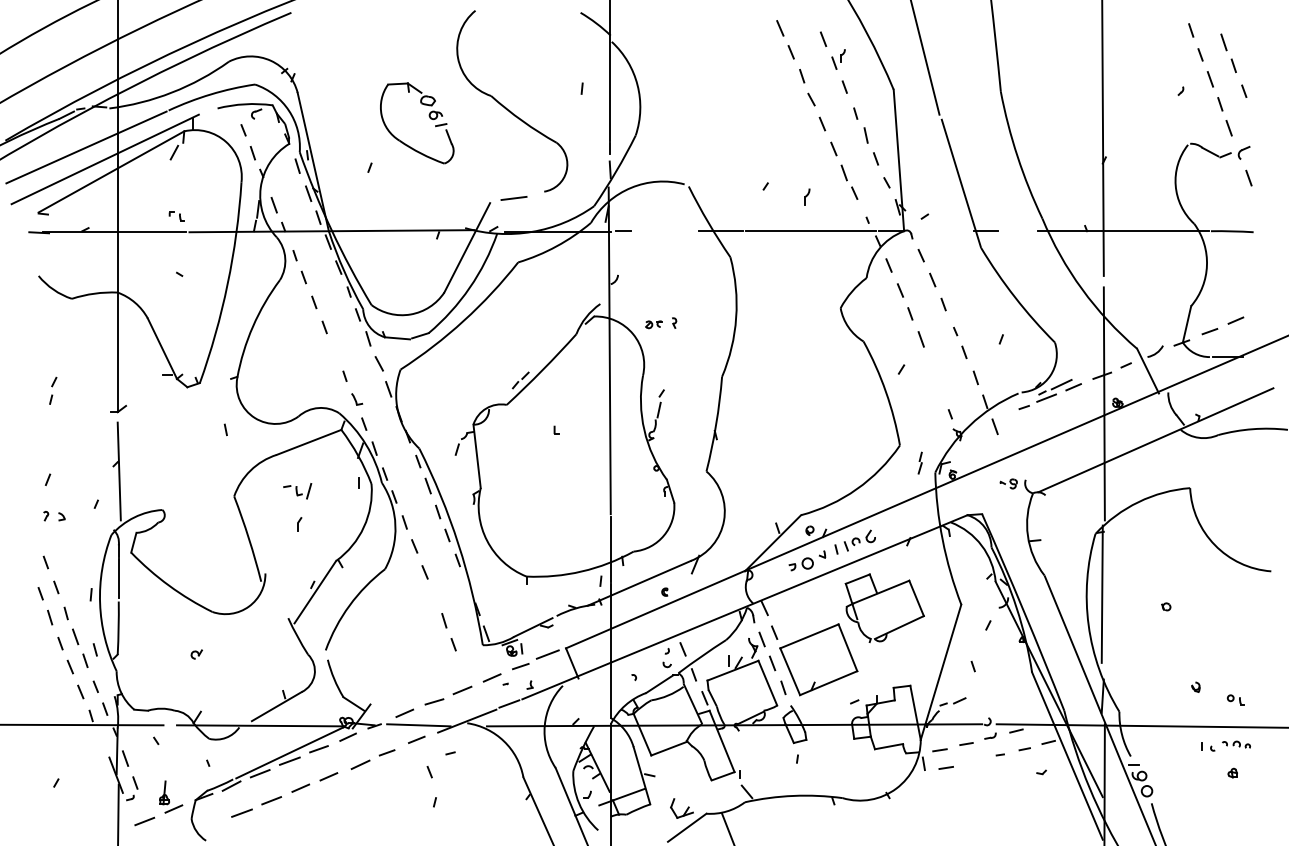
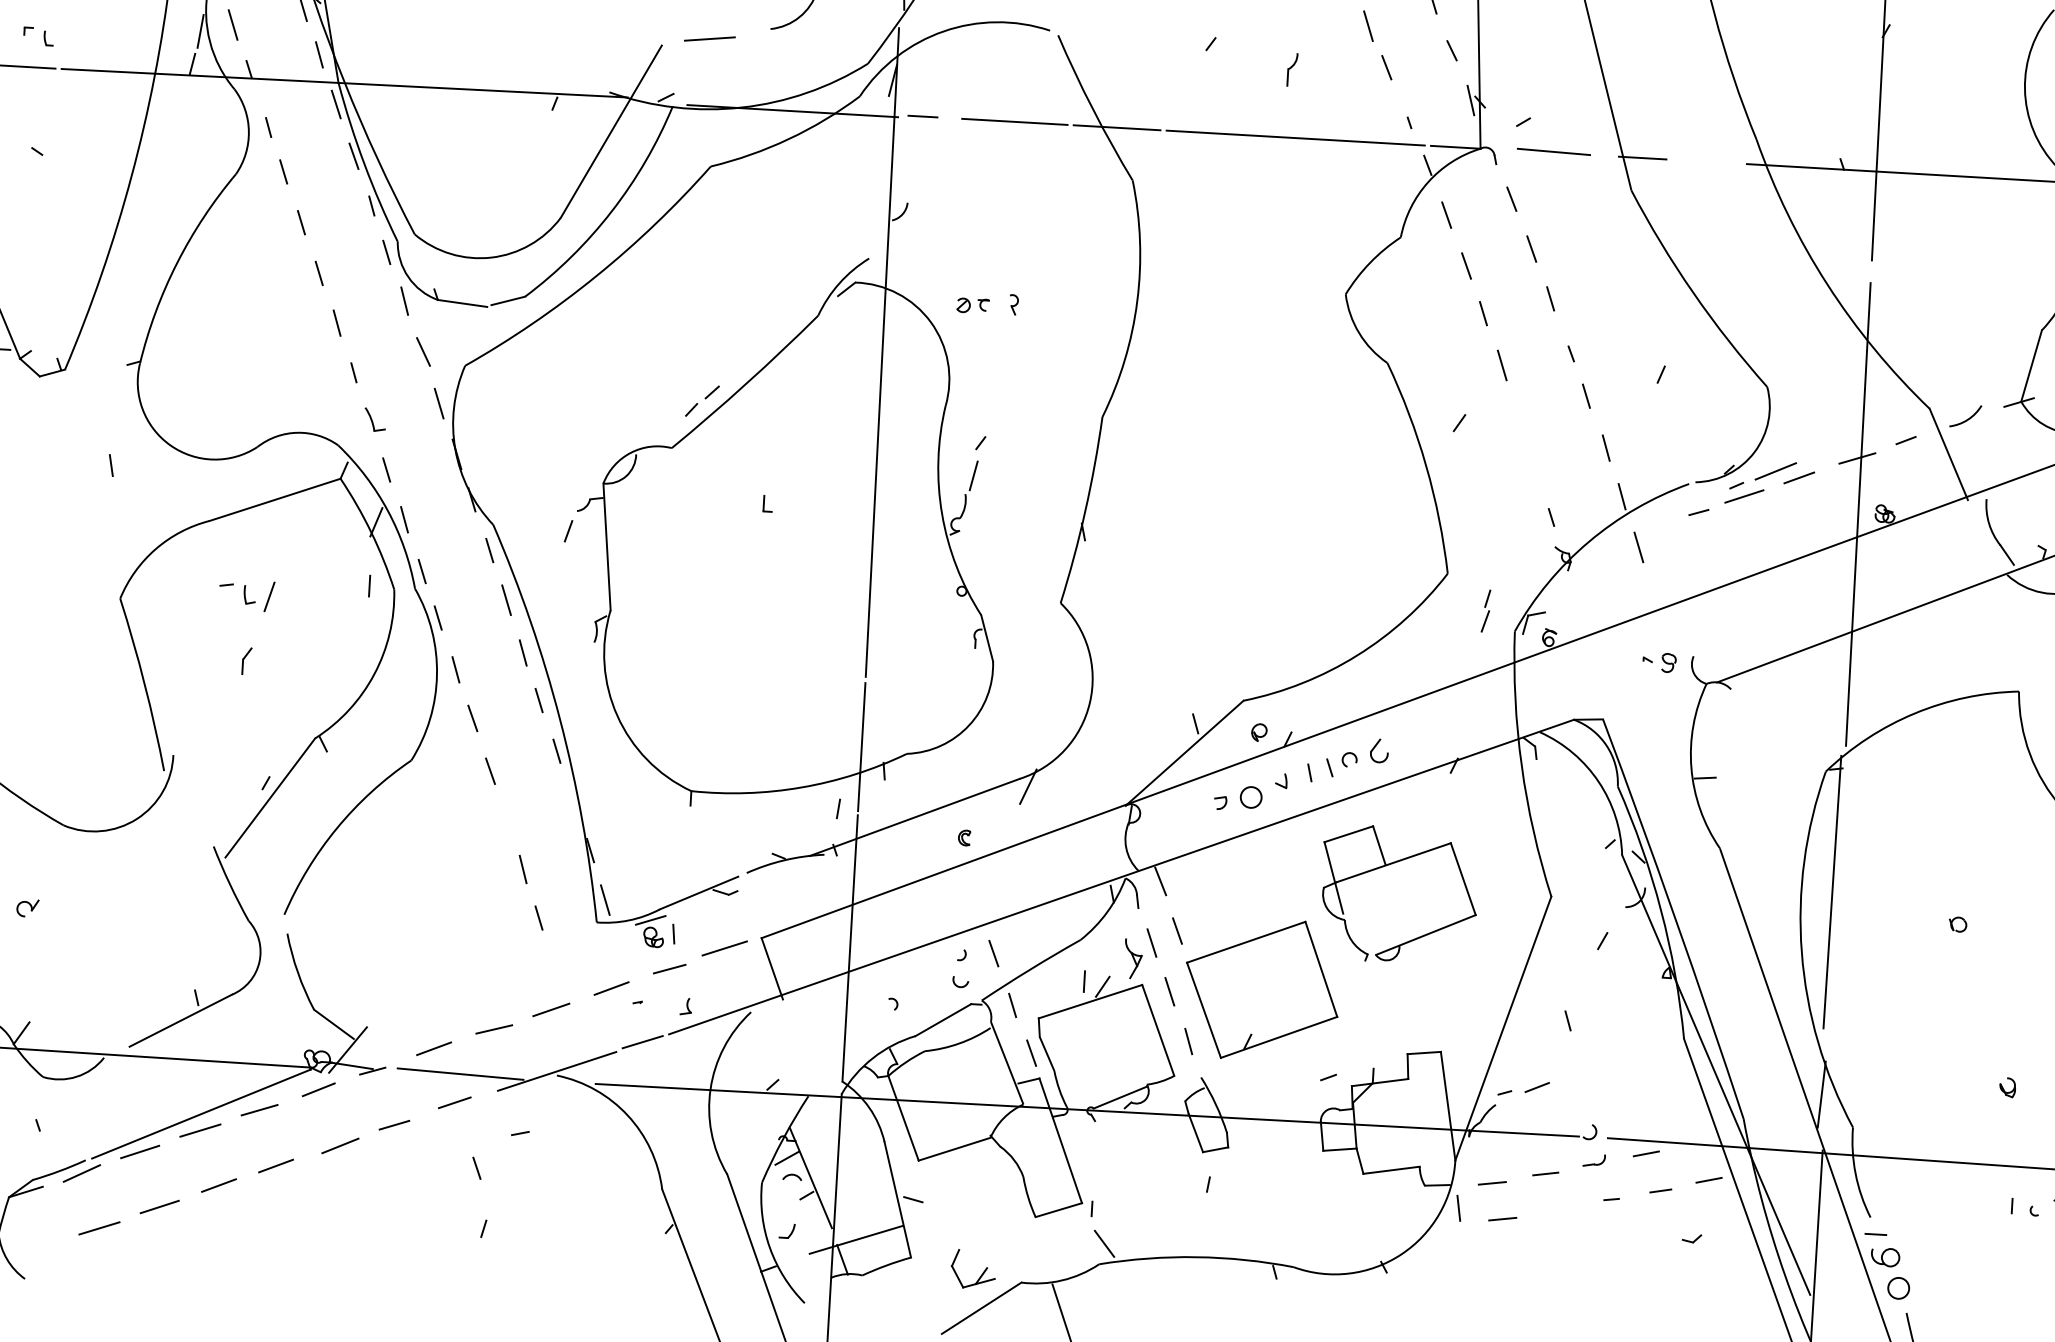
line: (940, 230) -> (1552, 151), added
line: (669, 231) -> (1014, 122), added
line: (335, 351) -> (337, 322), added

